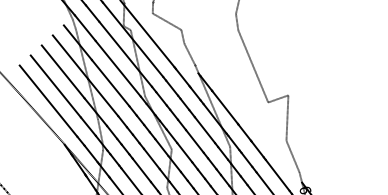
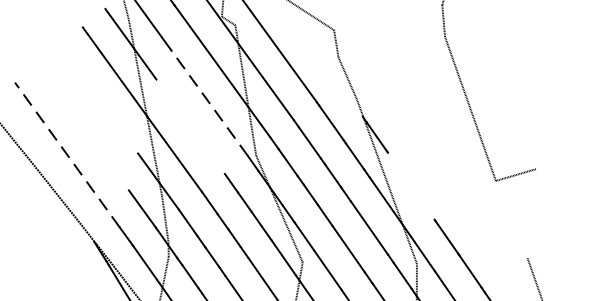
line: (118, 68) -> (207, 98), solid -> dashed
line: (62, 71) -> (97, 98), removed
line: (110, 83) -> (190, 127), removed
line: (55, 86) -> (82, 127), removed
line: (48, 101) -> (67, 155), solid -> dashed
line: (225, 107) -> (411, 186), removed
line: (287, 117) -> (531, 212), removed

